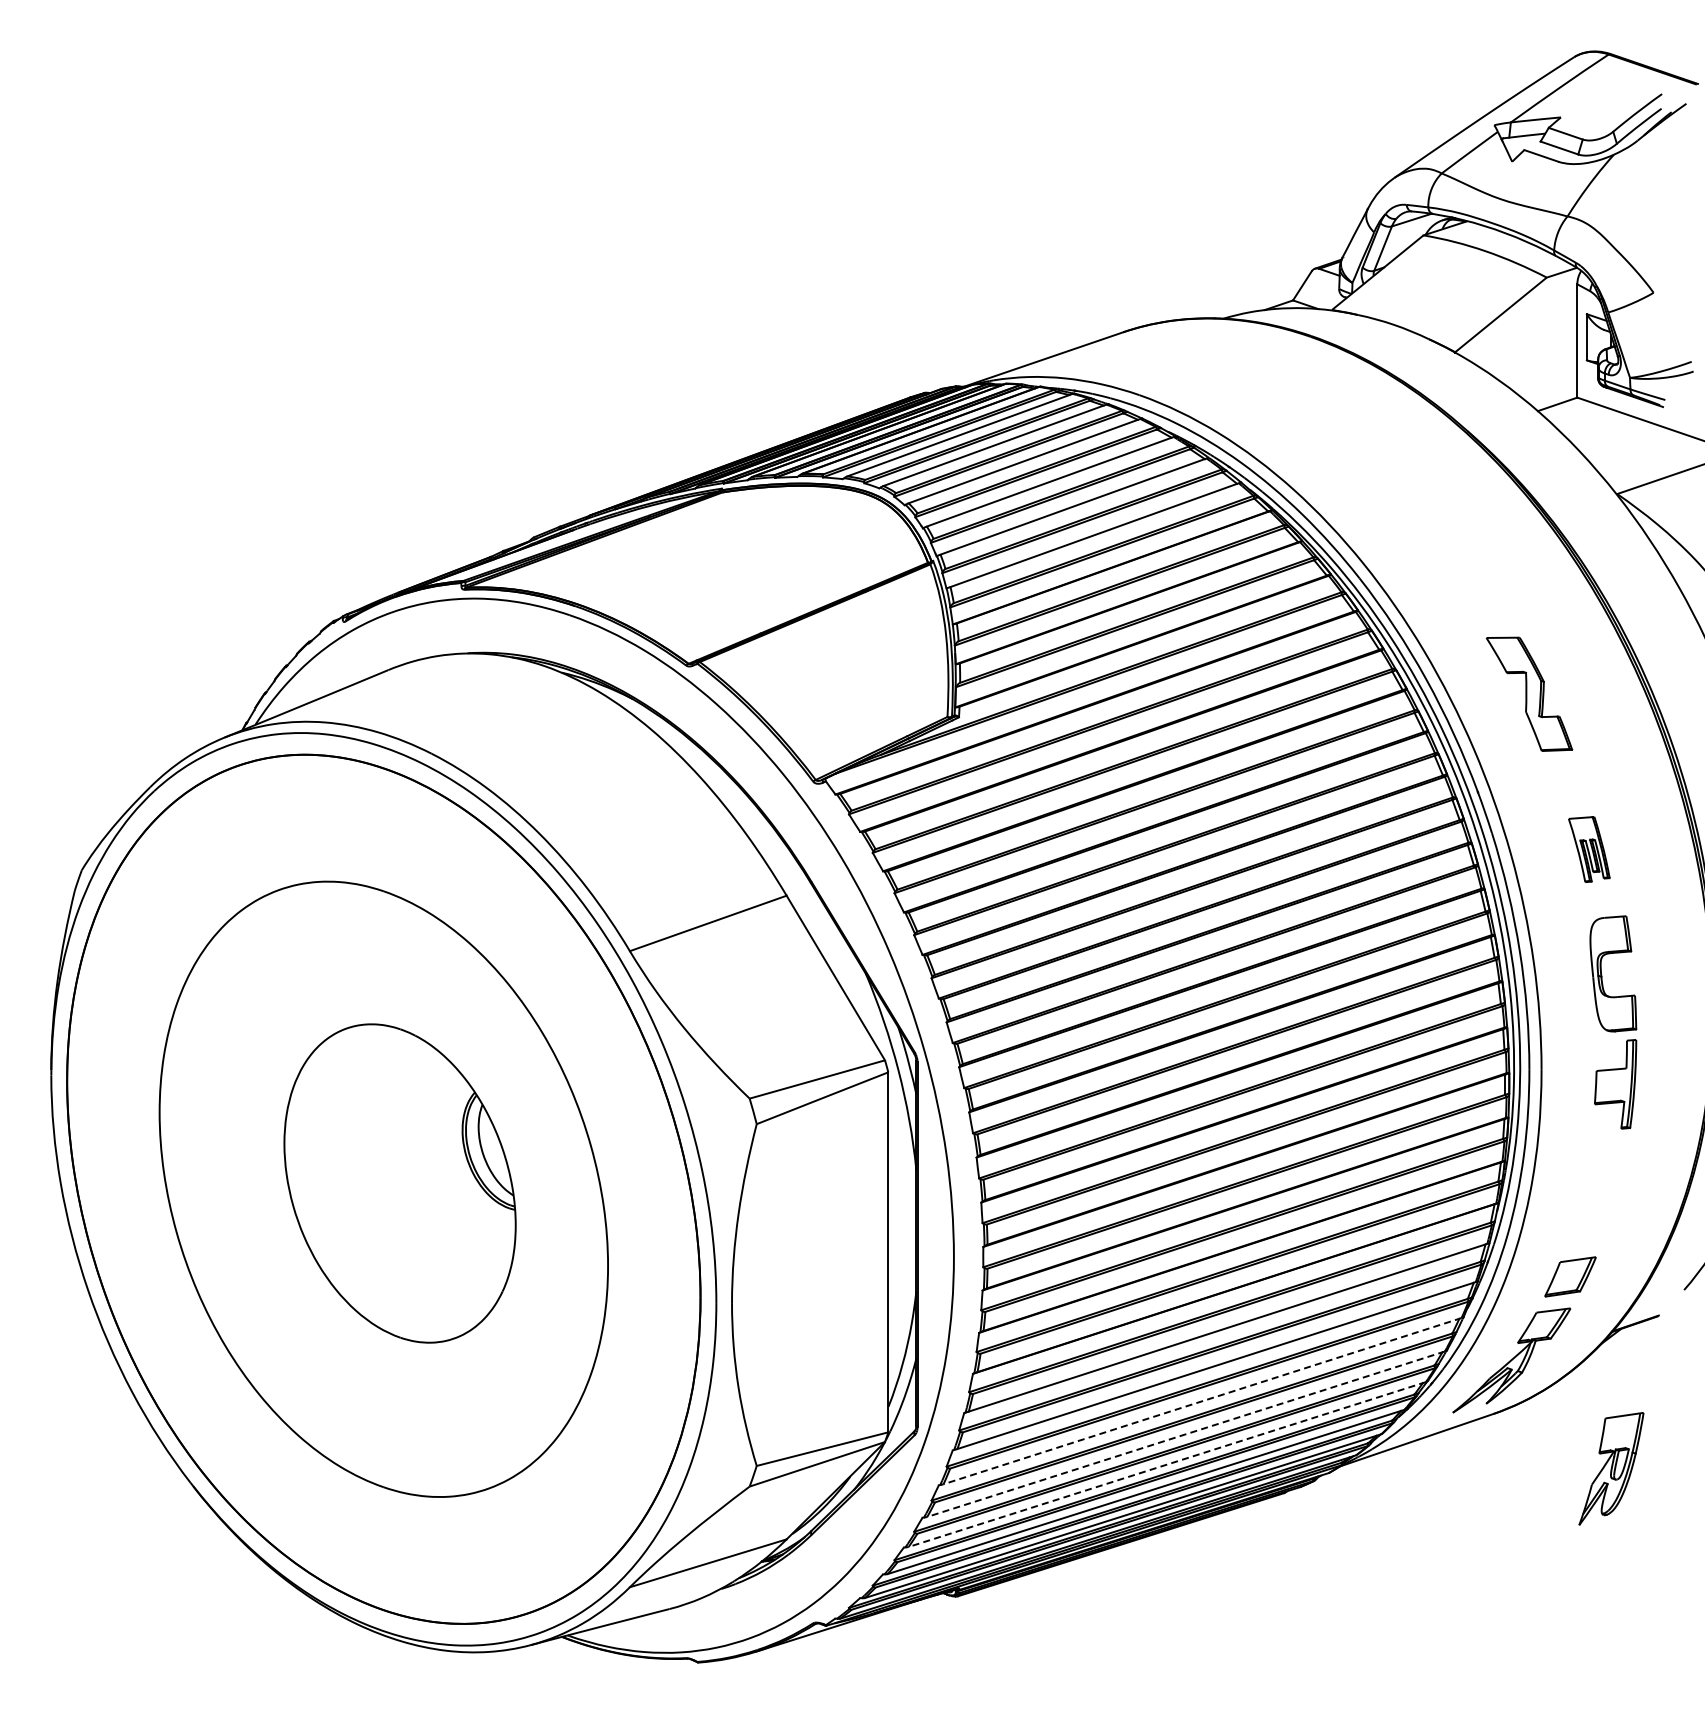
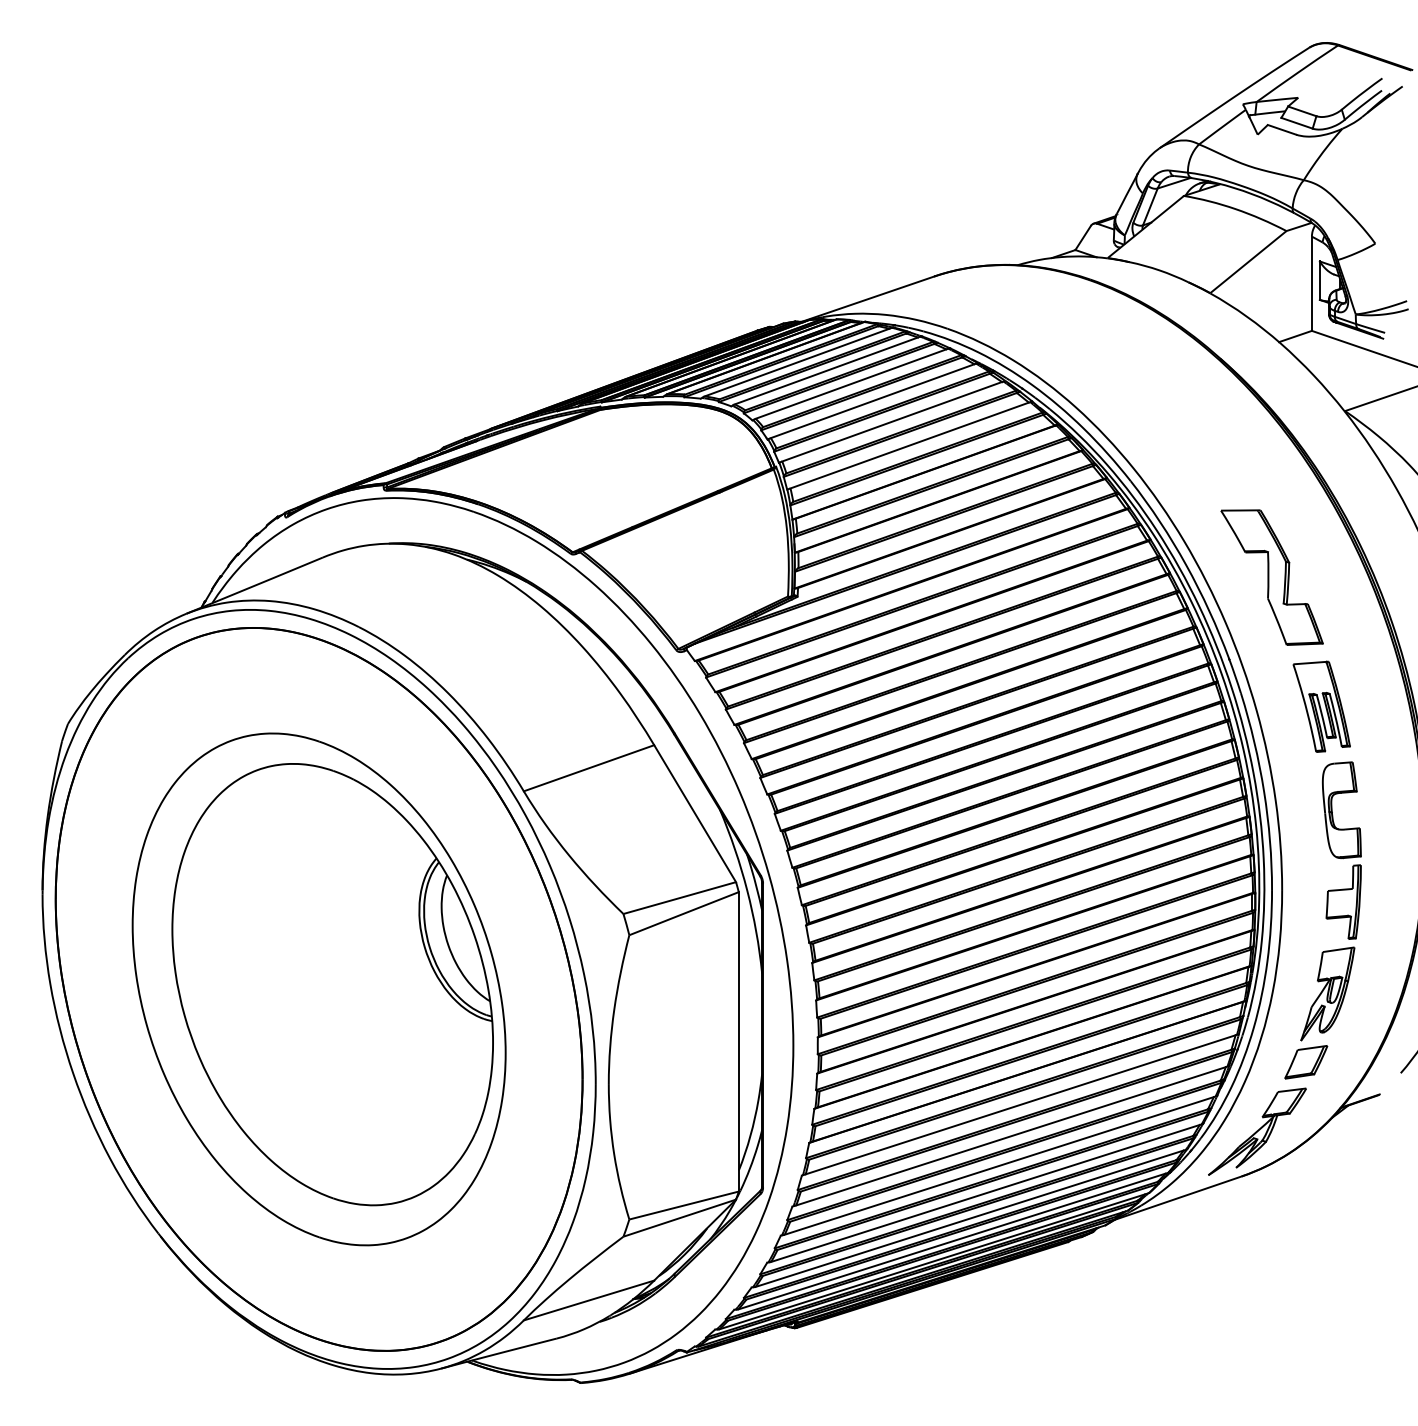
part: (1529, 694) -> (1272, 577), size x1.43
part: (1589, 849) -> (1322, 706), size x1.67
part: (399, 1183) -> (332, 984), size x1.67
line: (1202, 1401) -> (1000, 1165), dashed -> solid
line: (1186, 1434) -> (986, 1193), dashed -> solid
line: (1166, 1464) -> (970, 1218), dashed -> solid
part: (1611, 1468) -> (1327, 993), moved

